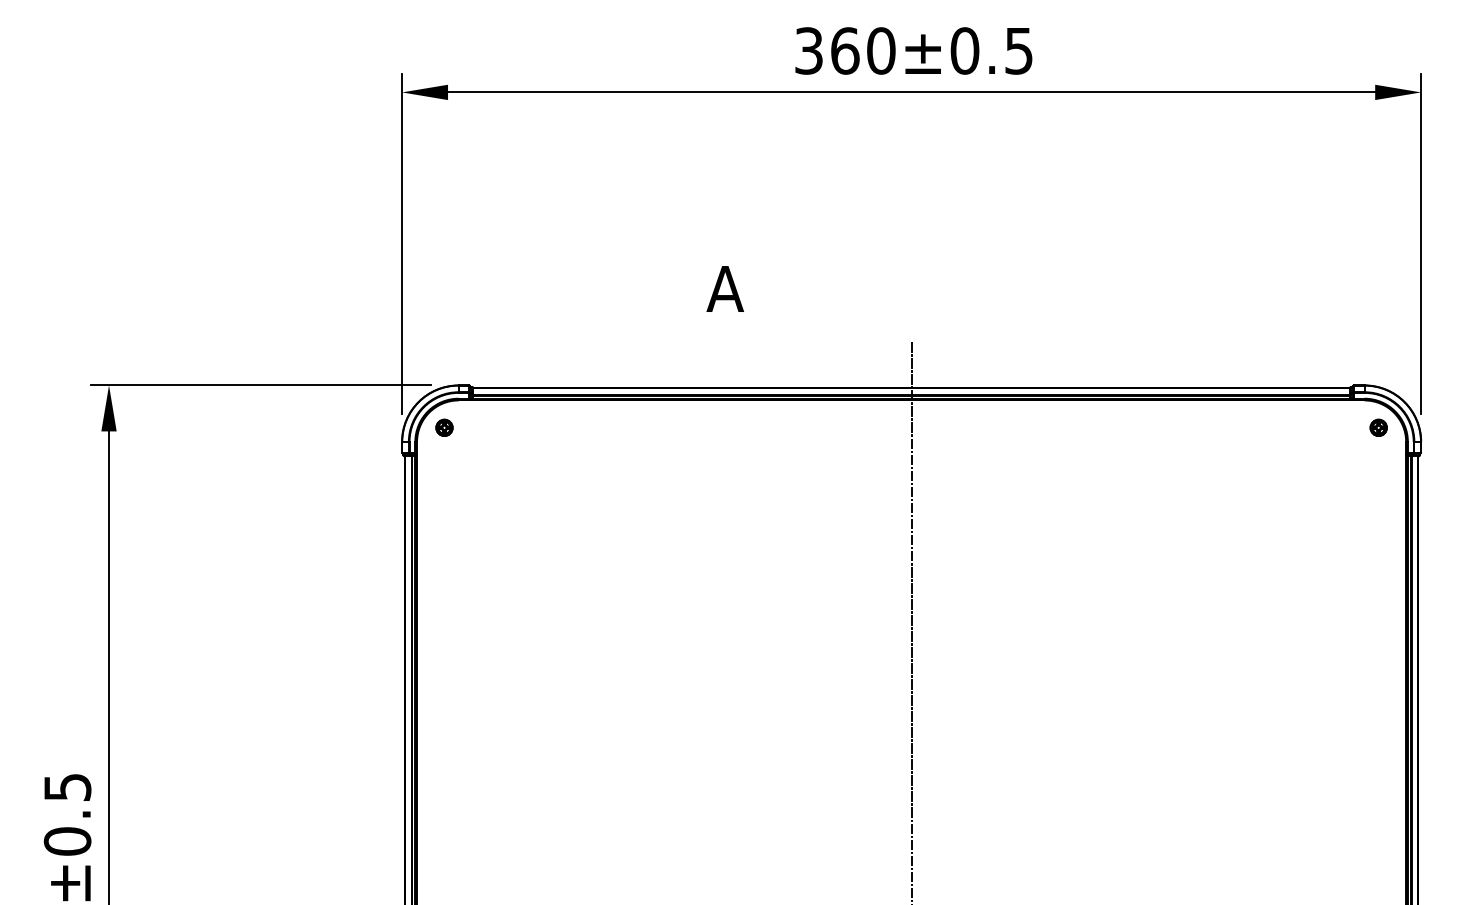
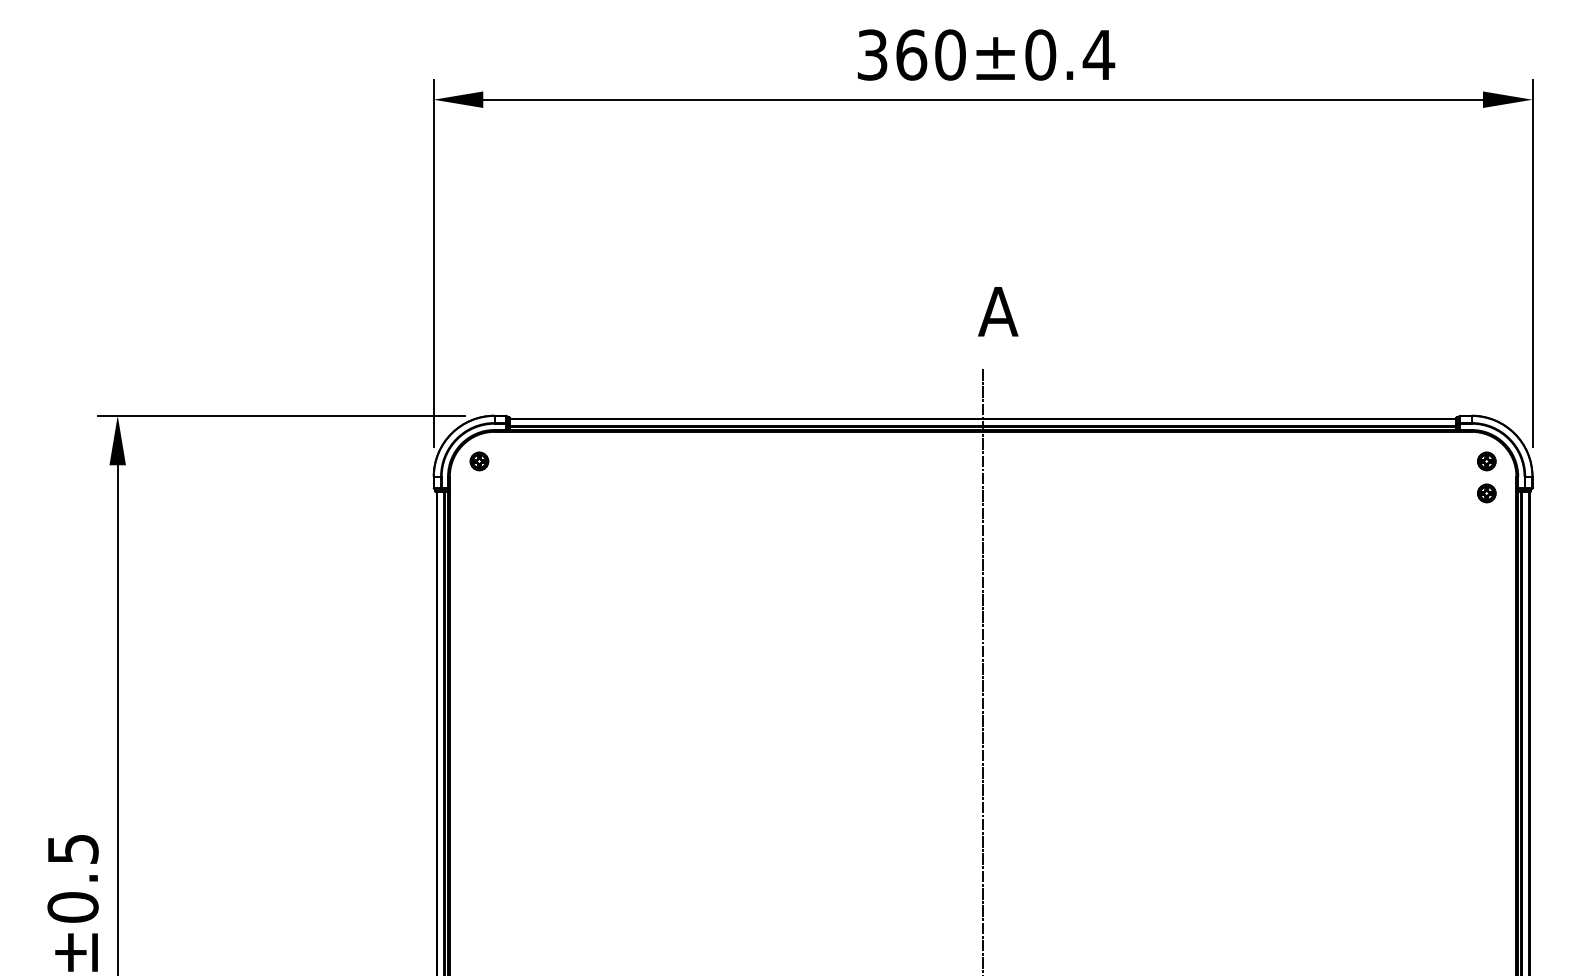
text: (1018, 51) -> (1098, 55), 360±0.5 -> 360±0.4
text: (725, 288) -> (998, 311), moved
part: (1378, 457) -> (1486, 493), added

